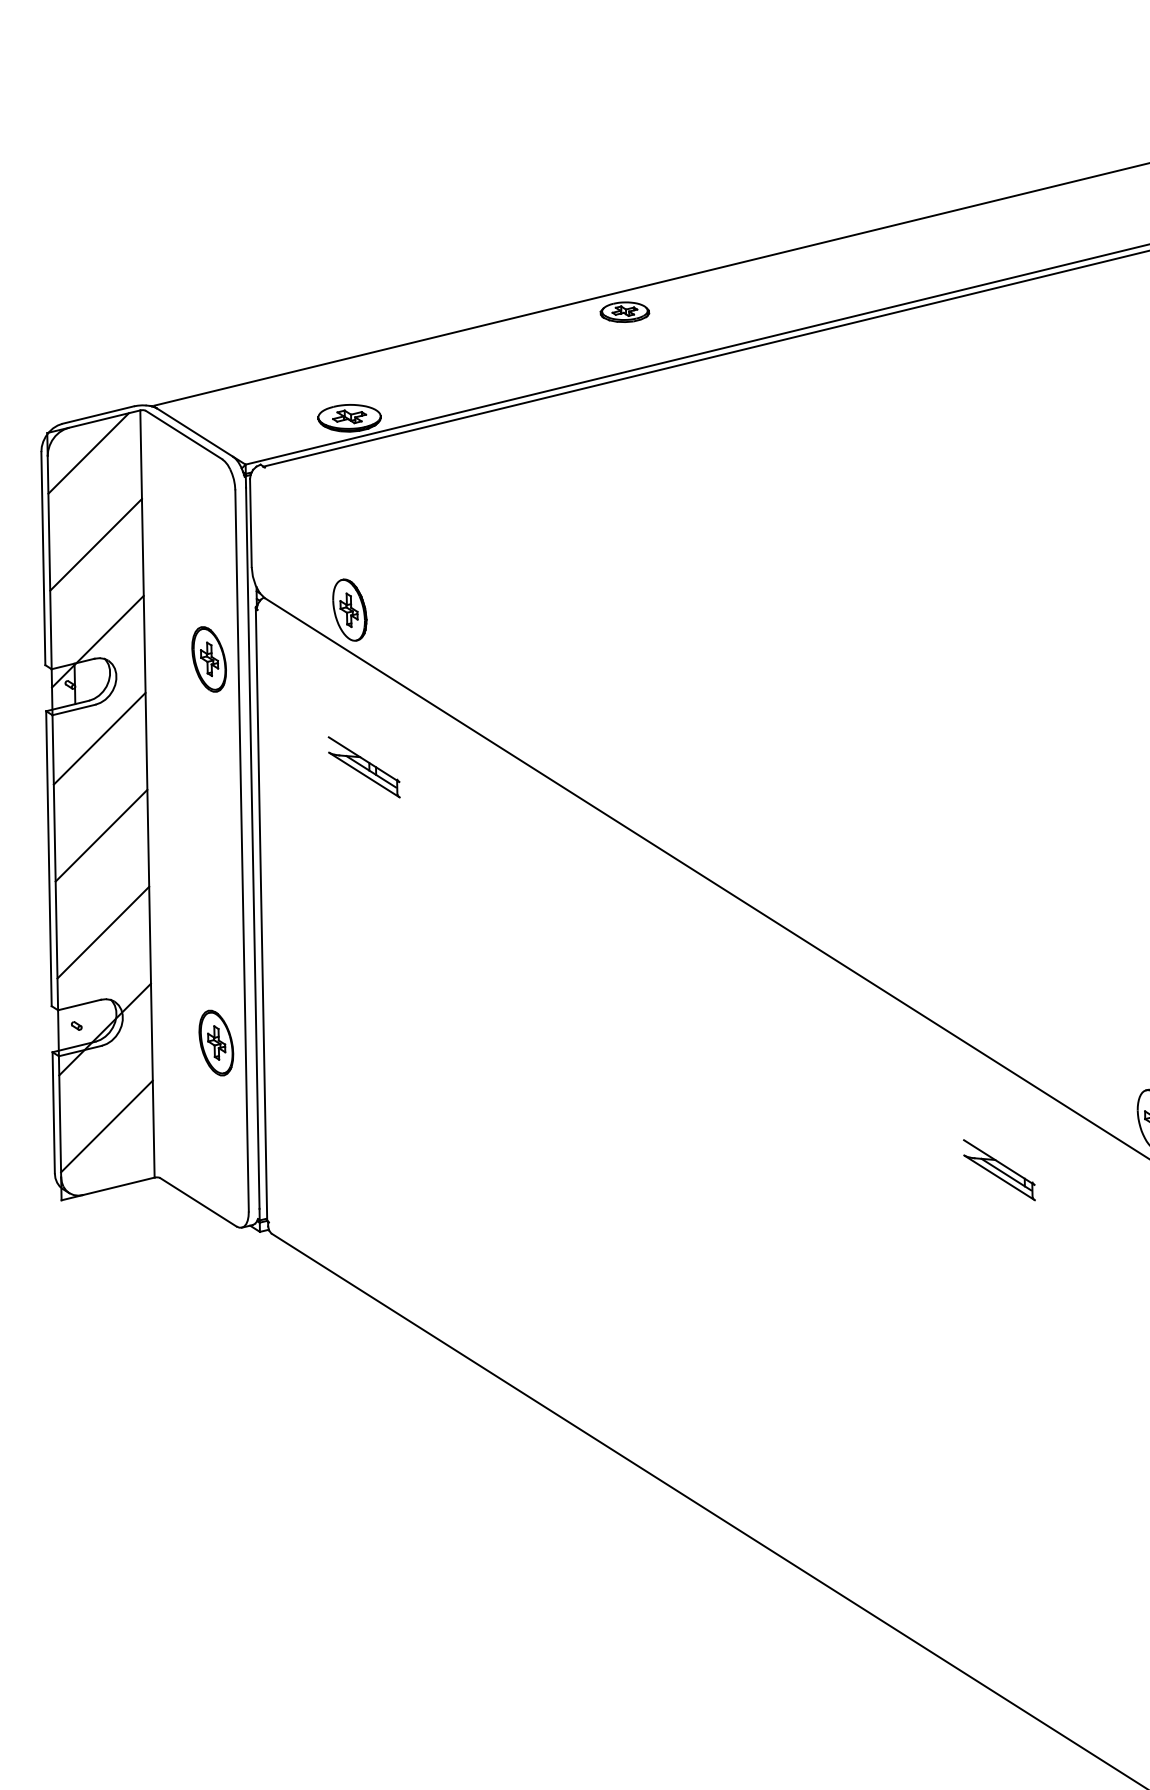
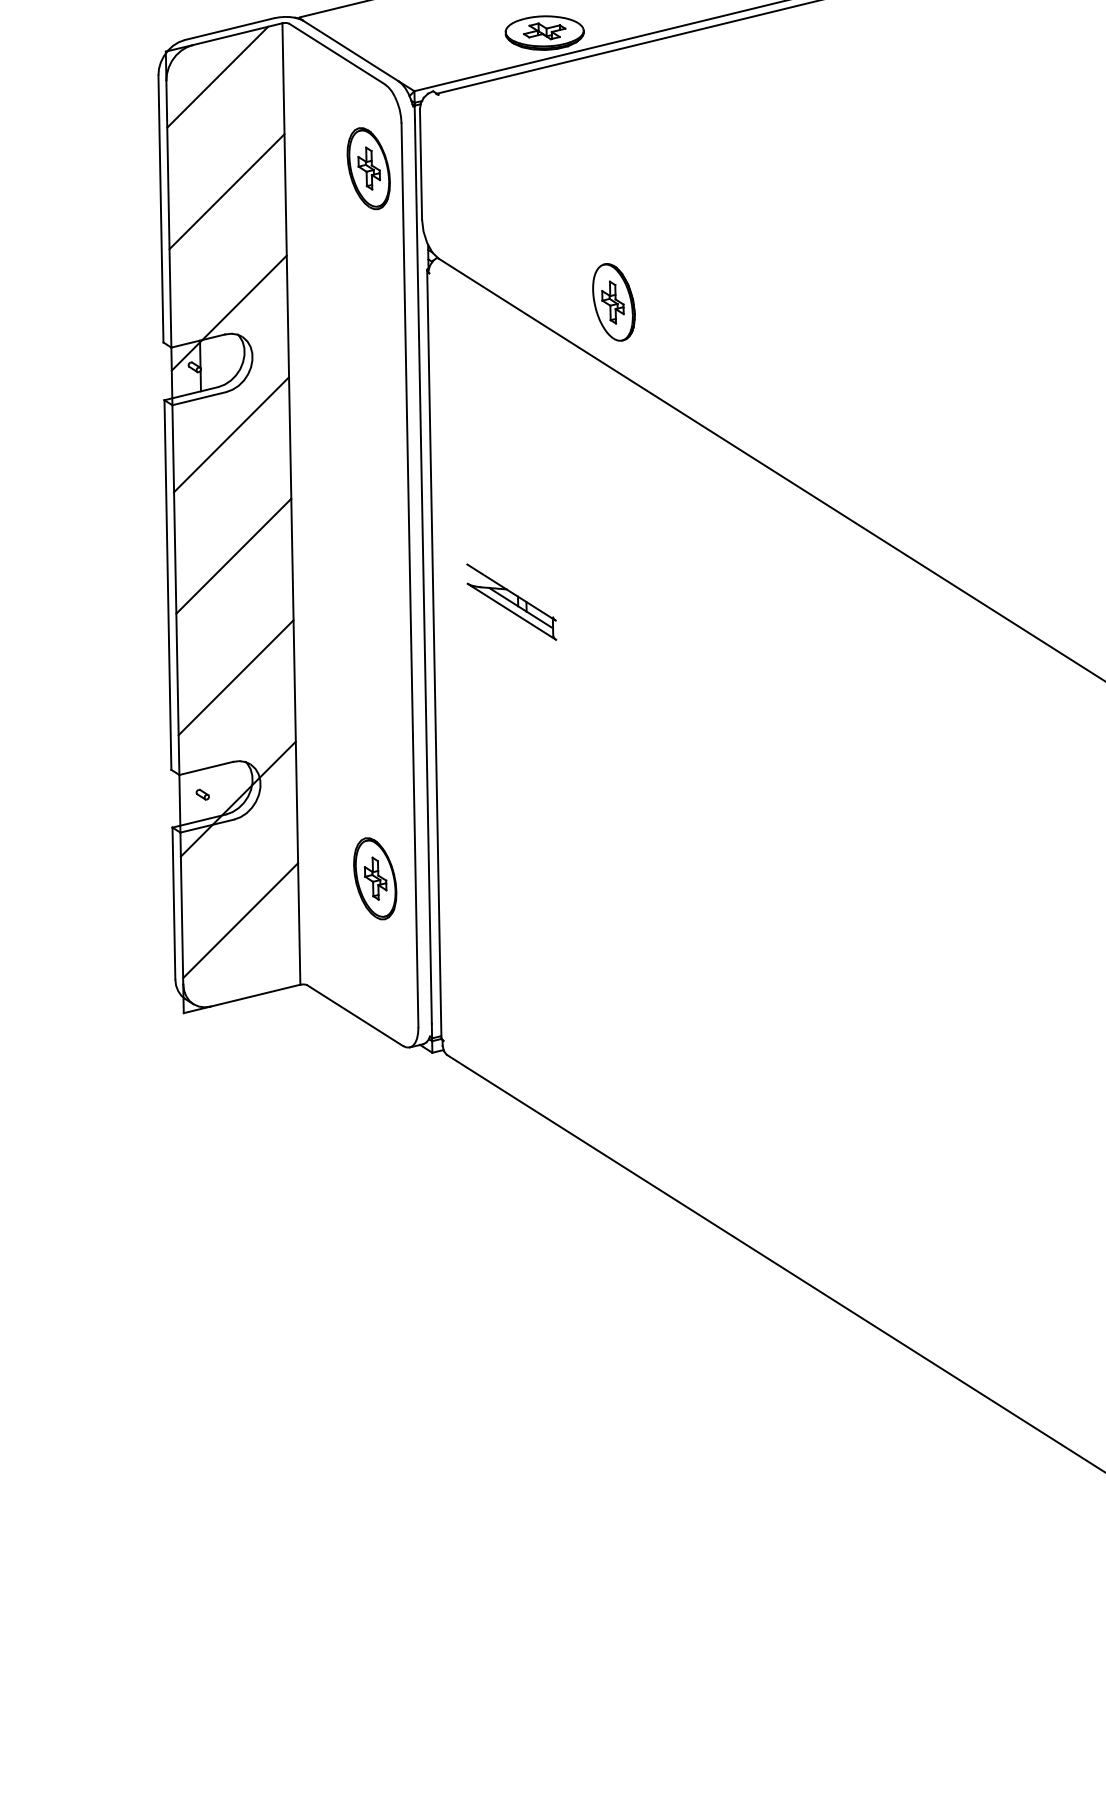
part: (349, 609) -> (613, 301), moved
part: (208, 659) -> (367, 168), moved
part: (363, 767) -> (510, 602), moved
part: (216, 1042) -> (375, 878), moved

